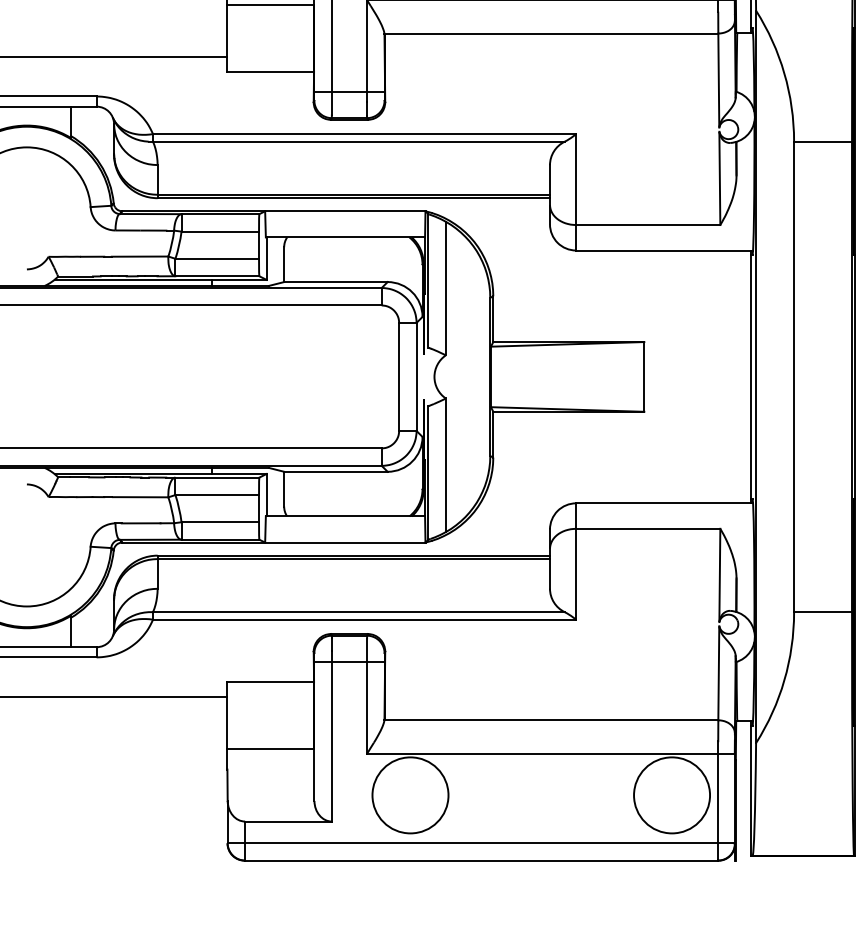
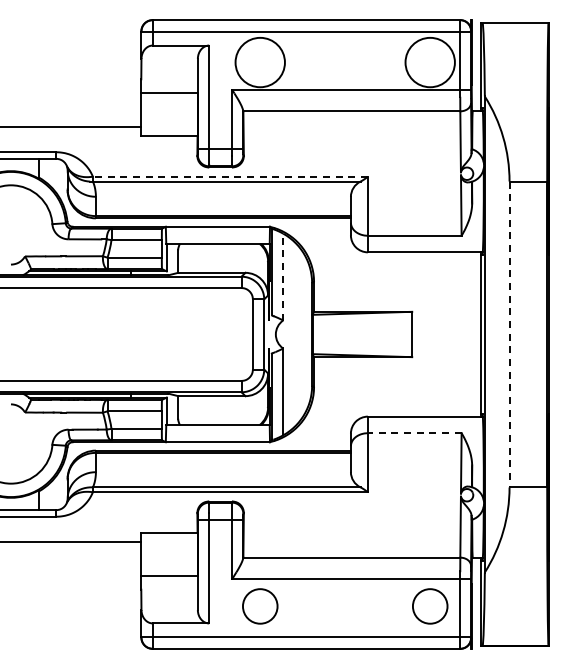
line: (363, 133) -> (229, 176), solid -> dashed
line: (446, 287) -> (283, 276), solid -> dashed
line: (794, 376) -> (509, 334), solid -> dashed
line: (647, 529) -> (414, 433), solid -> dashed
circle: (409, 795) -> (259, 606), size x0.7
circle: (670, 795) -> (429, 606), size x0.7

